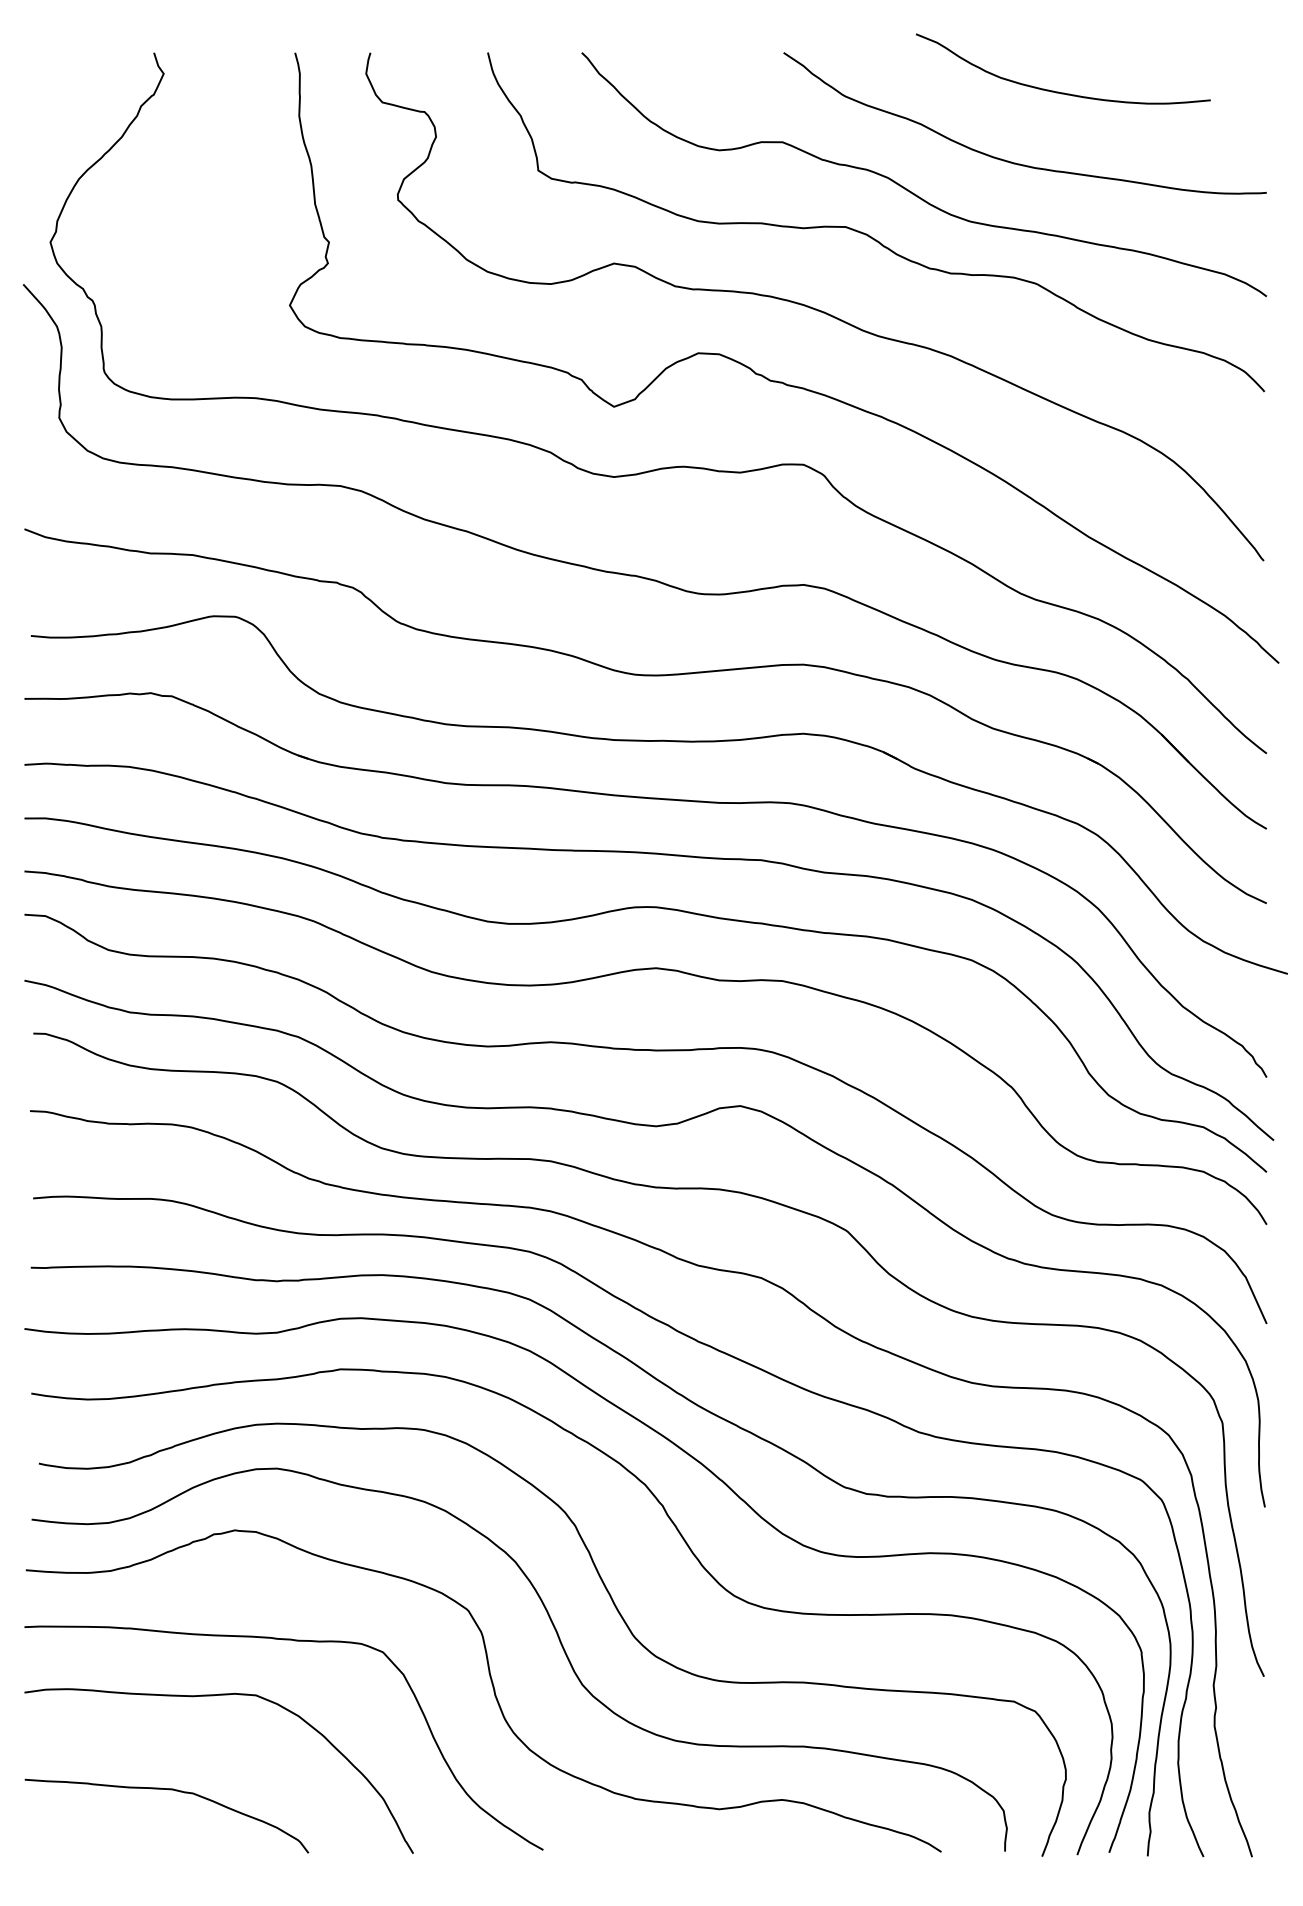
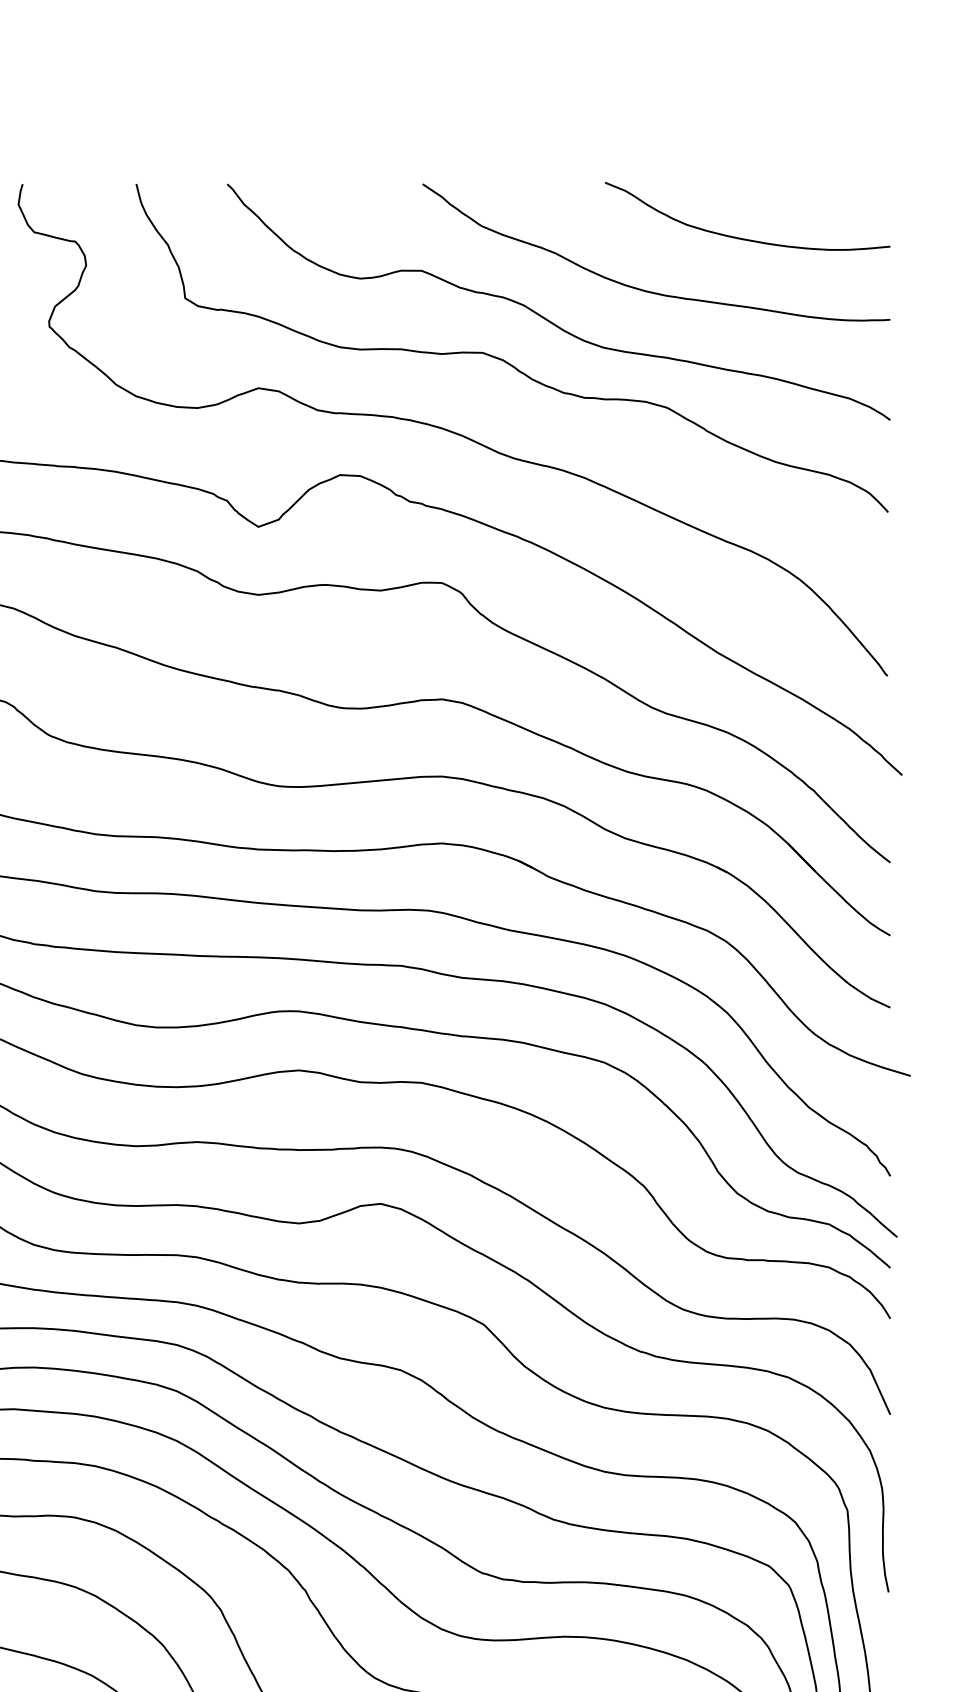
curve: (1058, 91) -> (742, 238), moved

